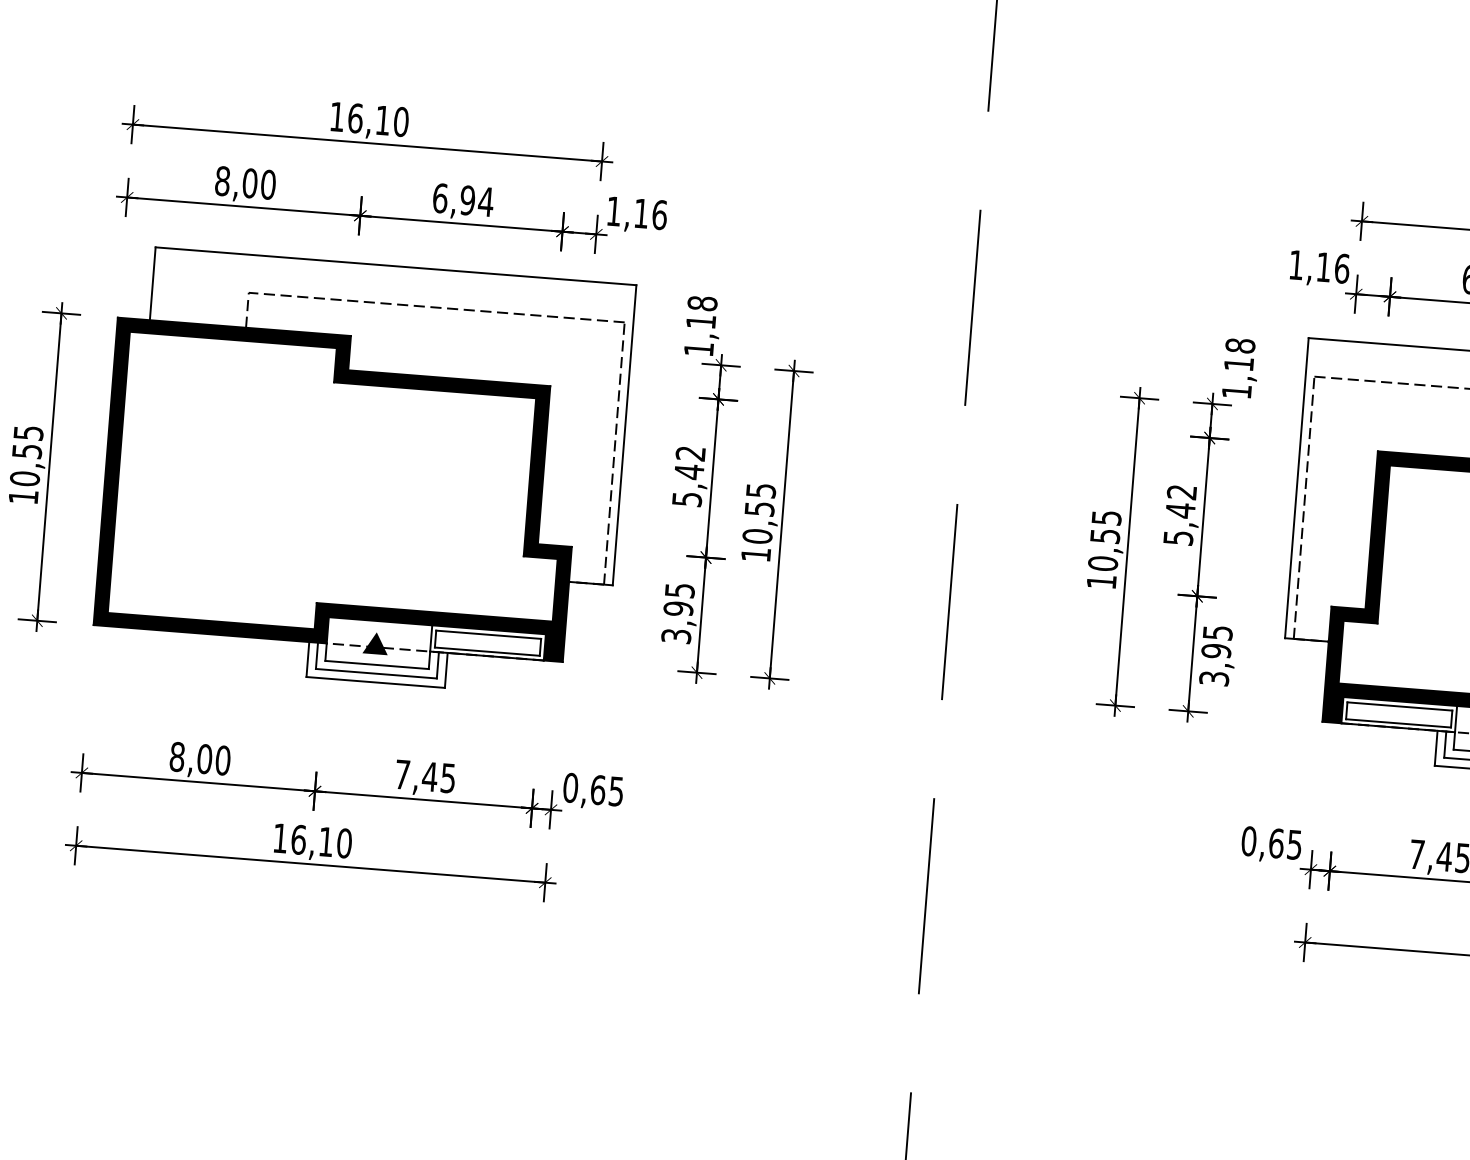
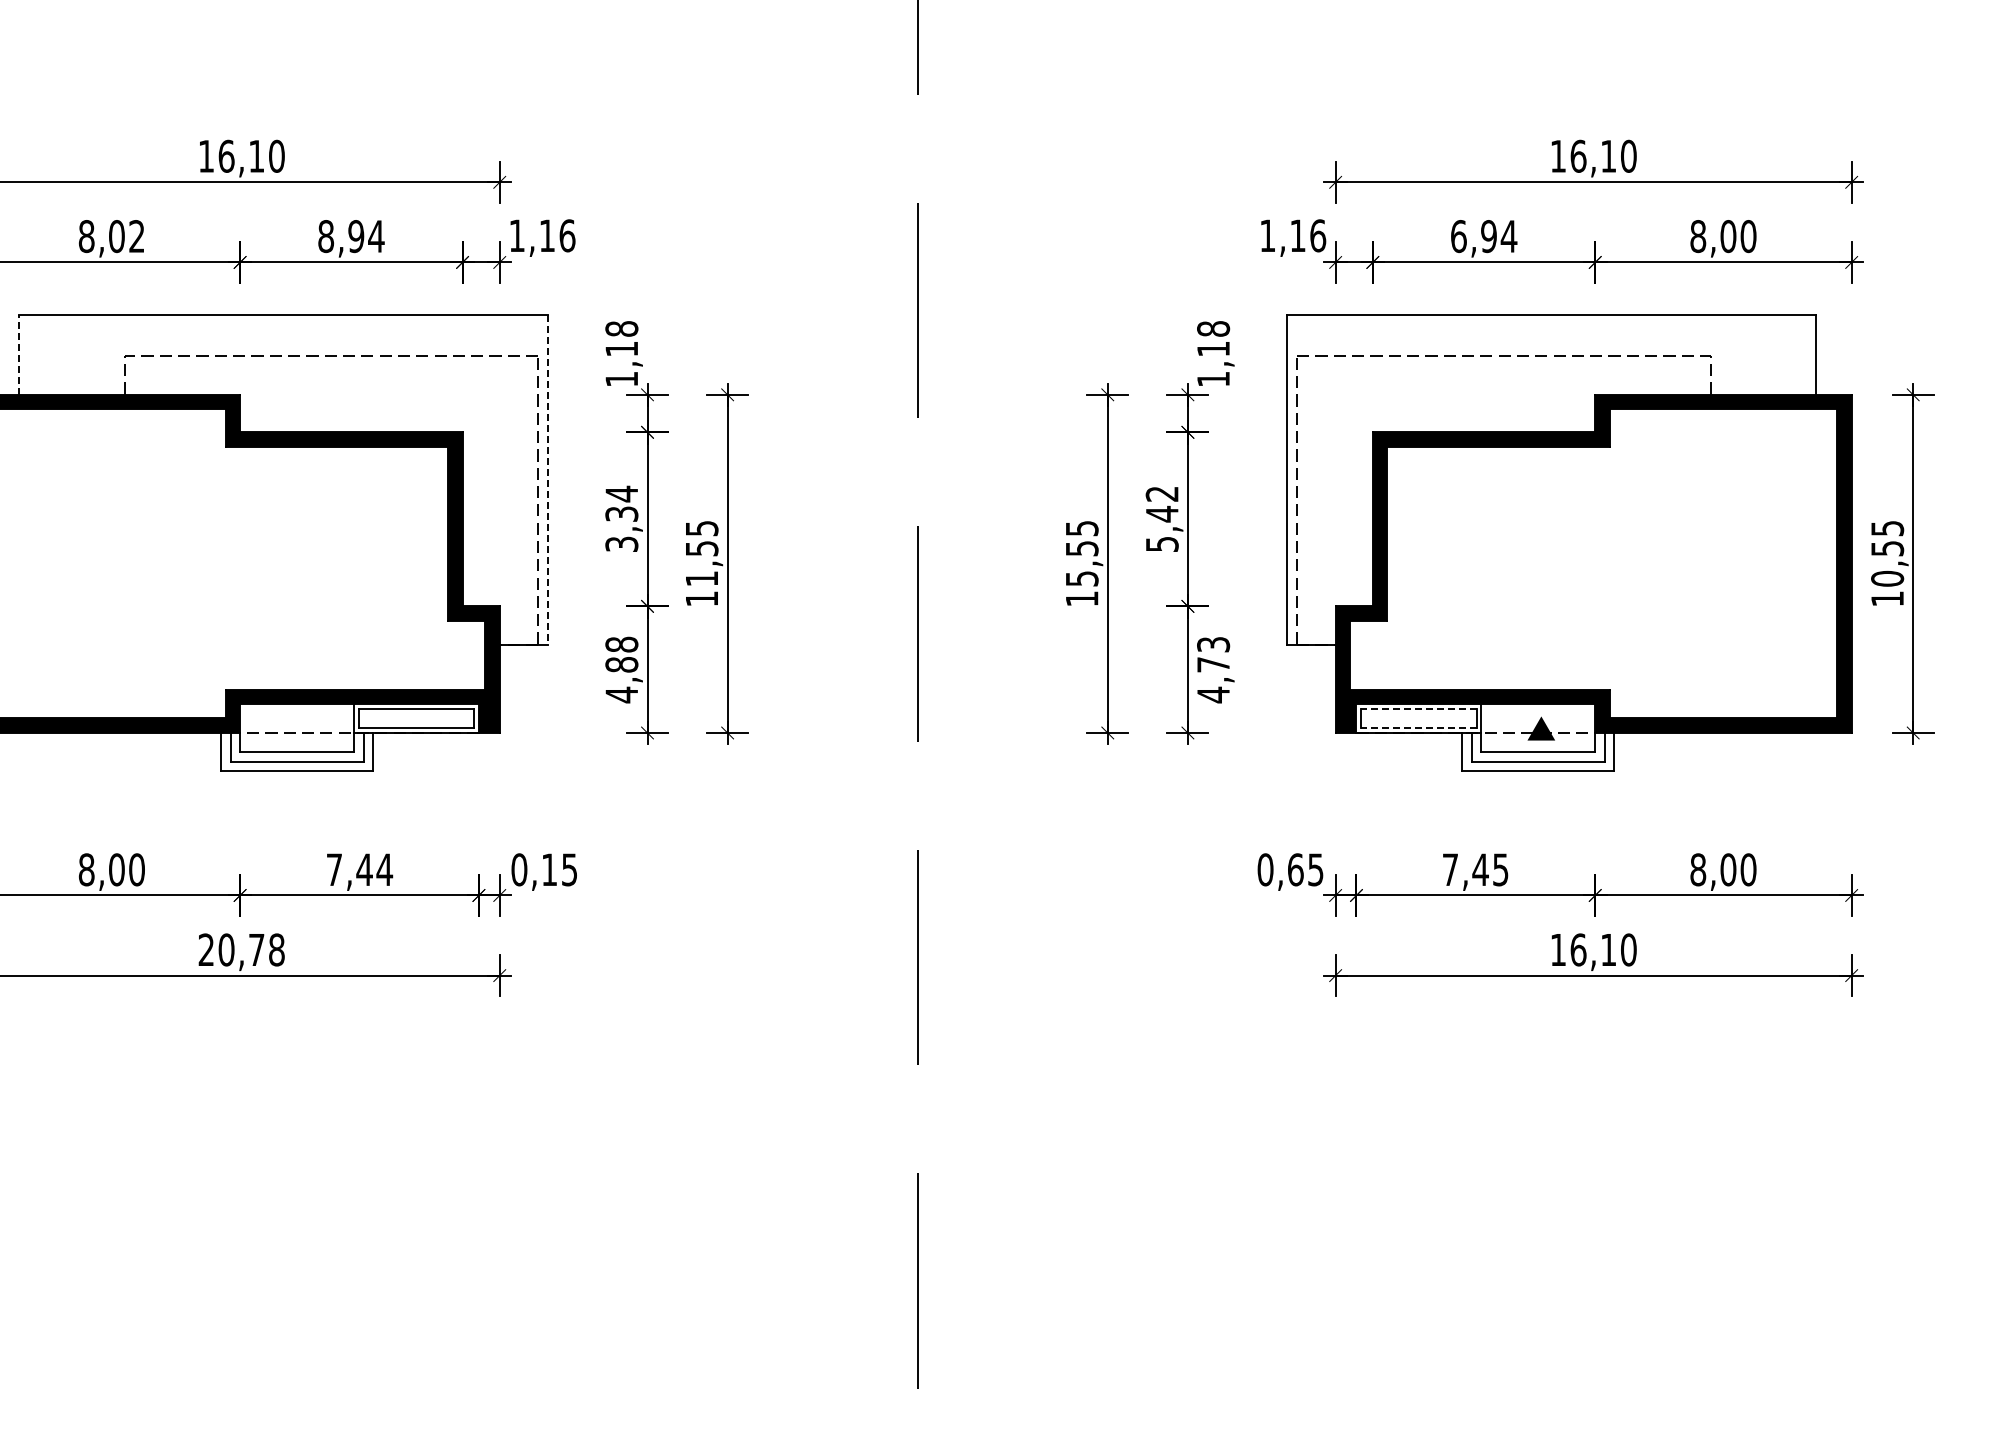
text: (267, 184) -> (136, 236), 8,00 -> 8,02
text: (440, 198) -> (326, 236), 6,94 -> 8,94
line: (153, 283) -> (19, 354), solid -> dashed
line: (624, 436) -> (547, 480), solid -> dashed
text: (688, 475) -> (621, 518), 5,42 -> 3,34
text: (757, 536) -> (701, 578), 10,55 -> 11,55
text: (1102, 563) -> (1081, 578), 10,55 -> 15,55
text: (677, 613) -> (621, 669), 3,95 -> 4,88
fill: (375, 643) -> (293, 728), removed
text: (1215, 656) -> (1213, 670), 3,95 -> 4,73
line: (1399, 706) -> (1418, 709), solid -> dashed
line: (1398, 723) -> (1418, 728), solid -> dashed
text: (448, 777) -> (384, 869), 7,45 -> 7,44
text: (598, 789) -> (549, 869), 0,65 -> 0,15
text: (312, 840) -> (241, 949), 16,10 -> 20,78

